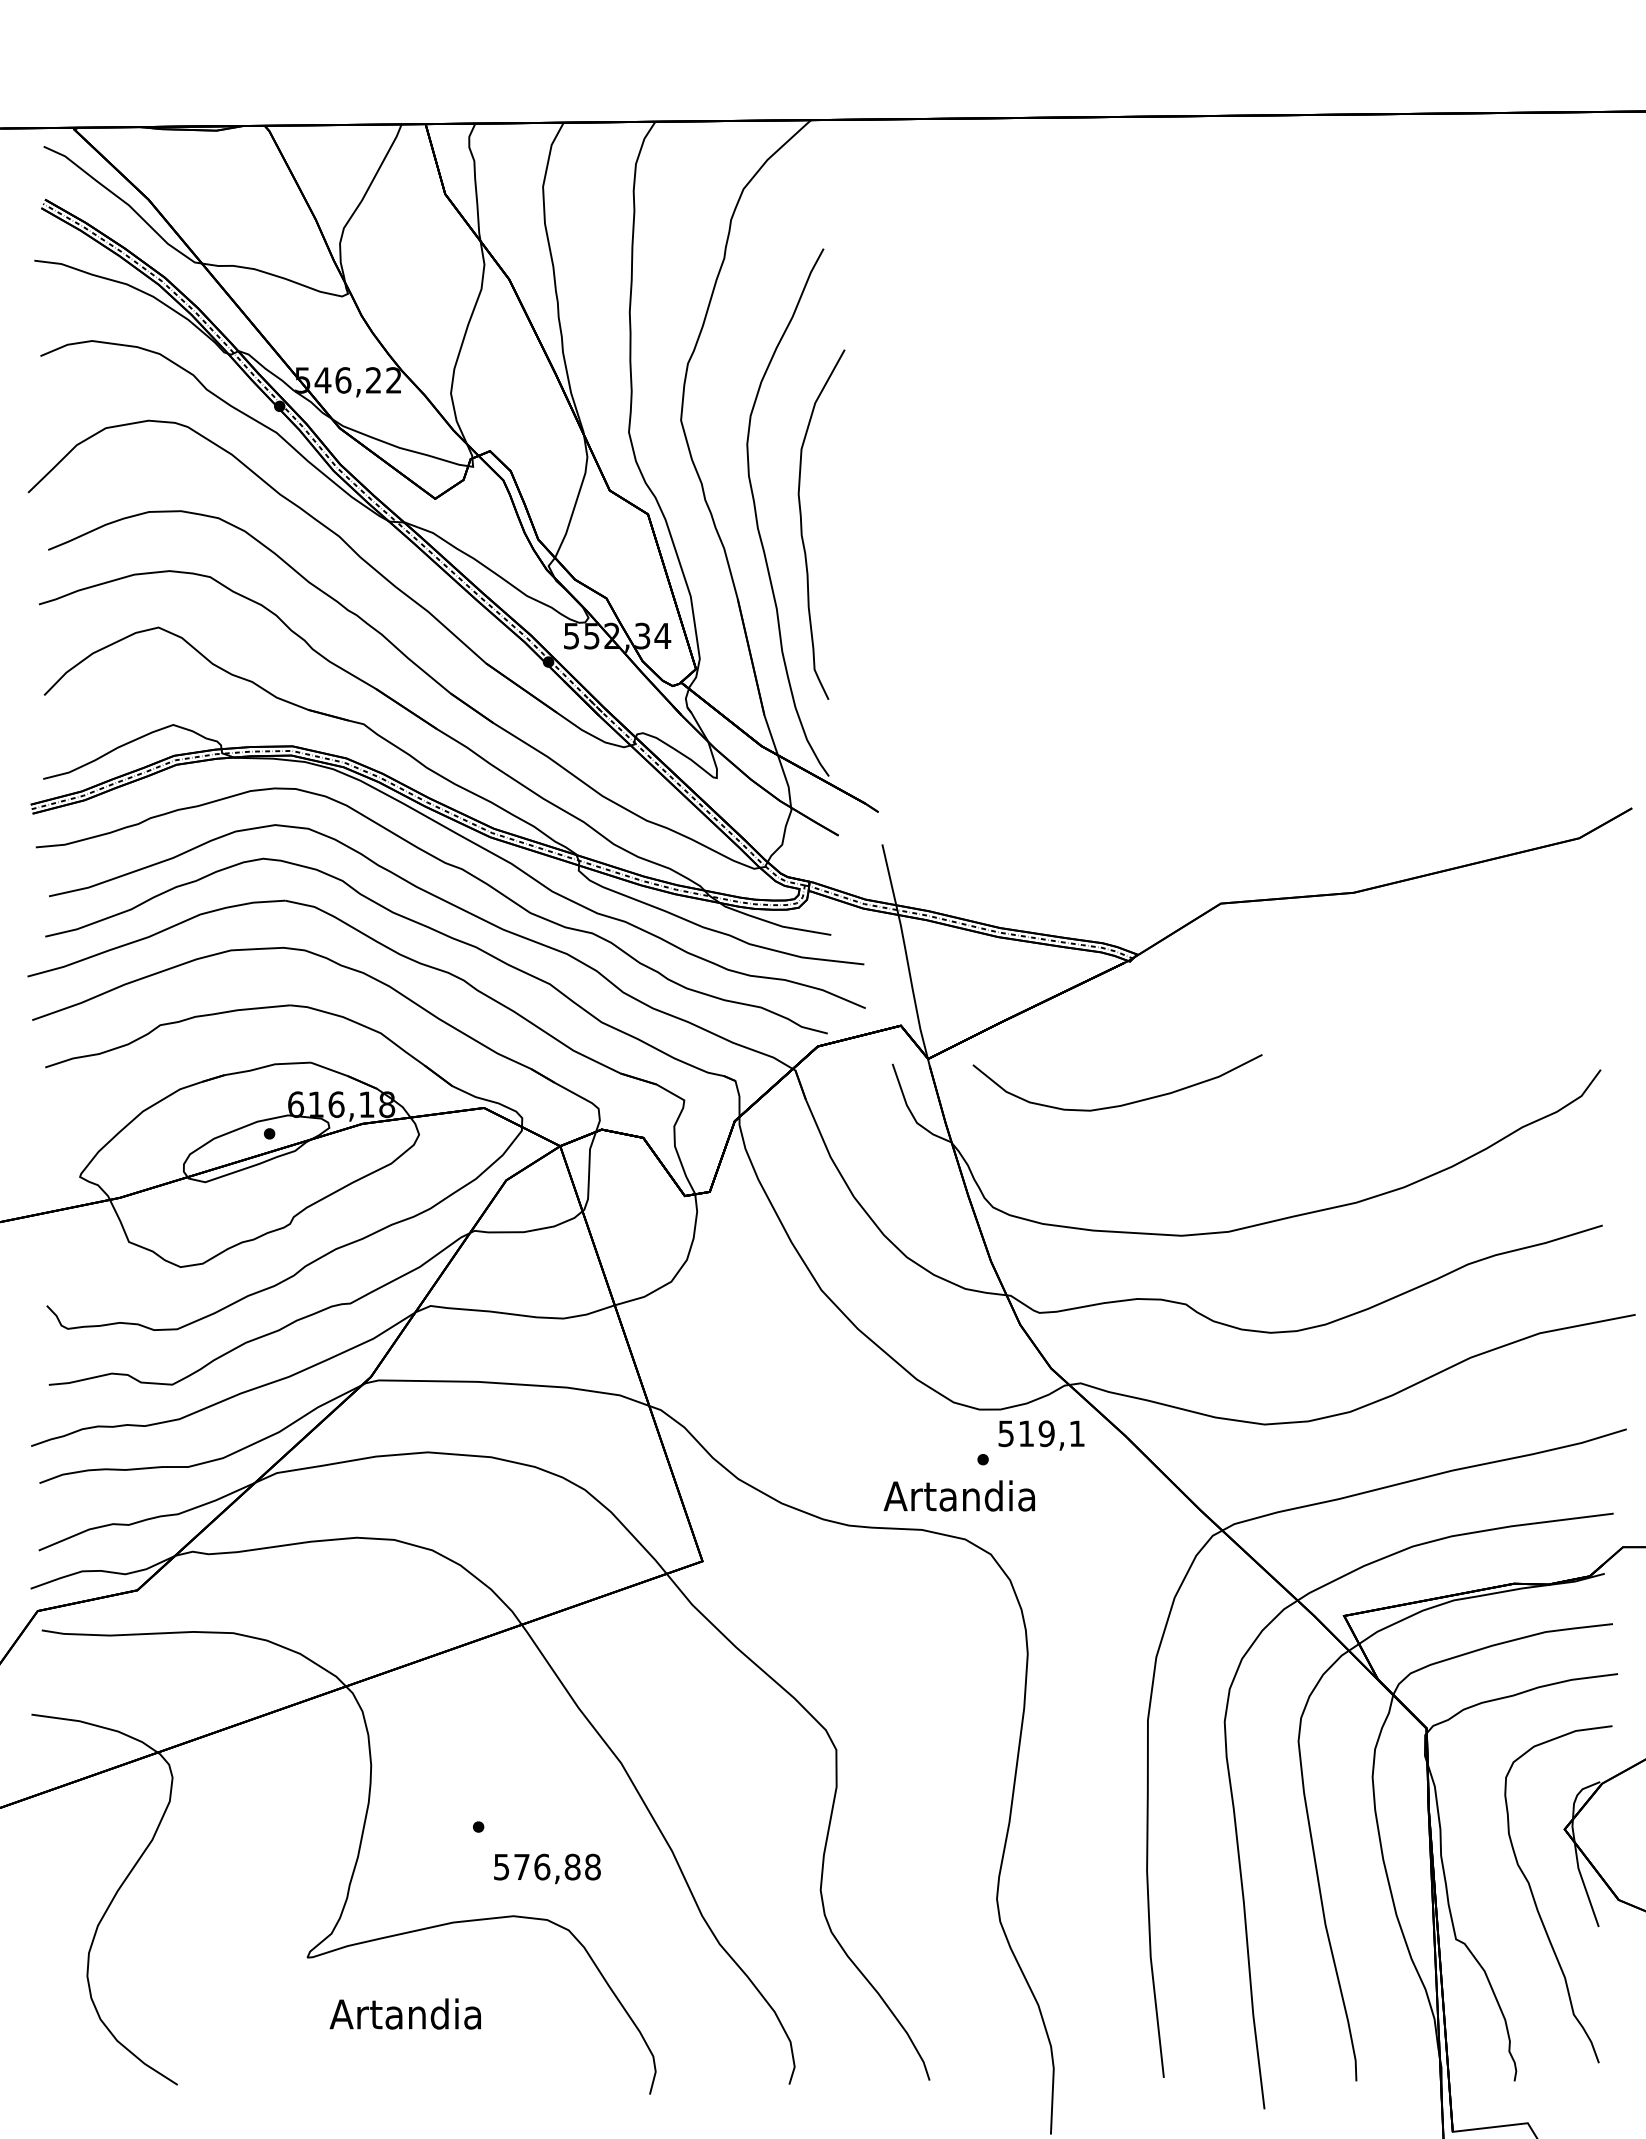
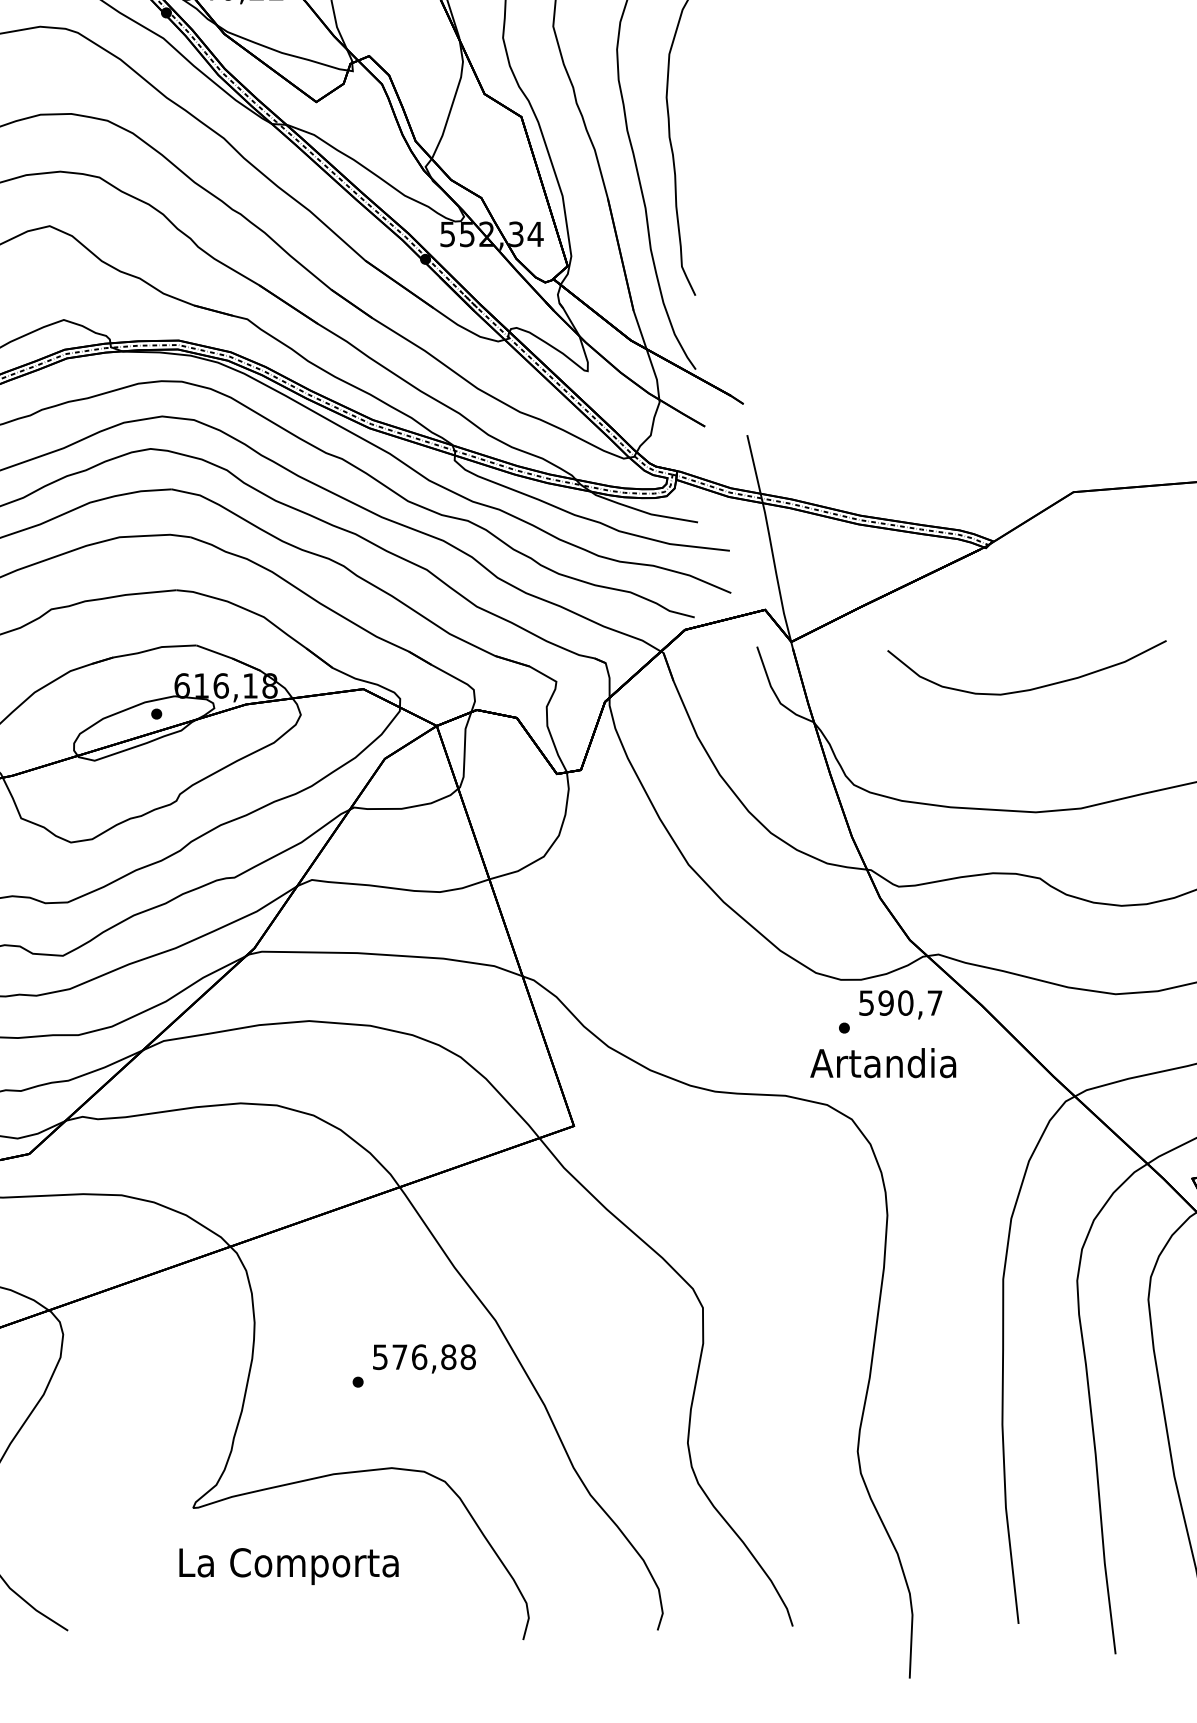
curve: (1121, 1104) -> (1030, 688), moved
text: (1051, 1433) -> (910, 1002), 519,1 -> 590,7
text: (958, 1495) -> (882, 1062), moved
text: (547, 1868) -> (424, 1358), moved
text: (406, 2017) -> (288, 1565), Artandia -> La Comporta

